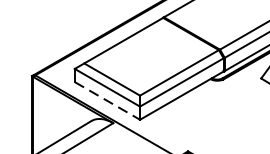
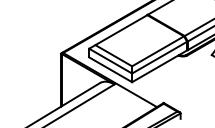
line: (107, 100) -> (110, 69), dashed -> solid

